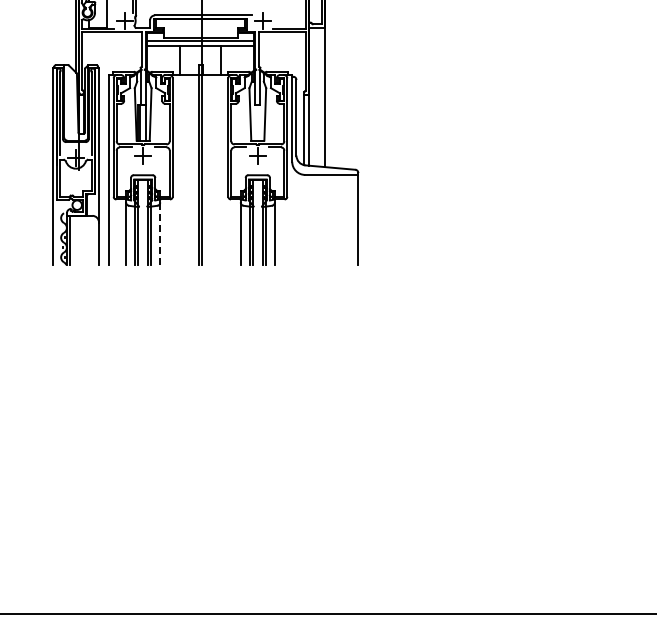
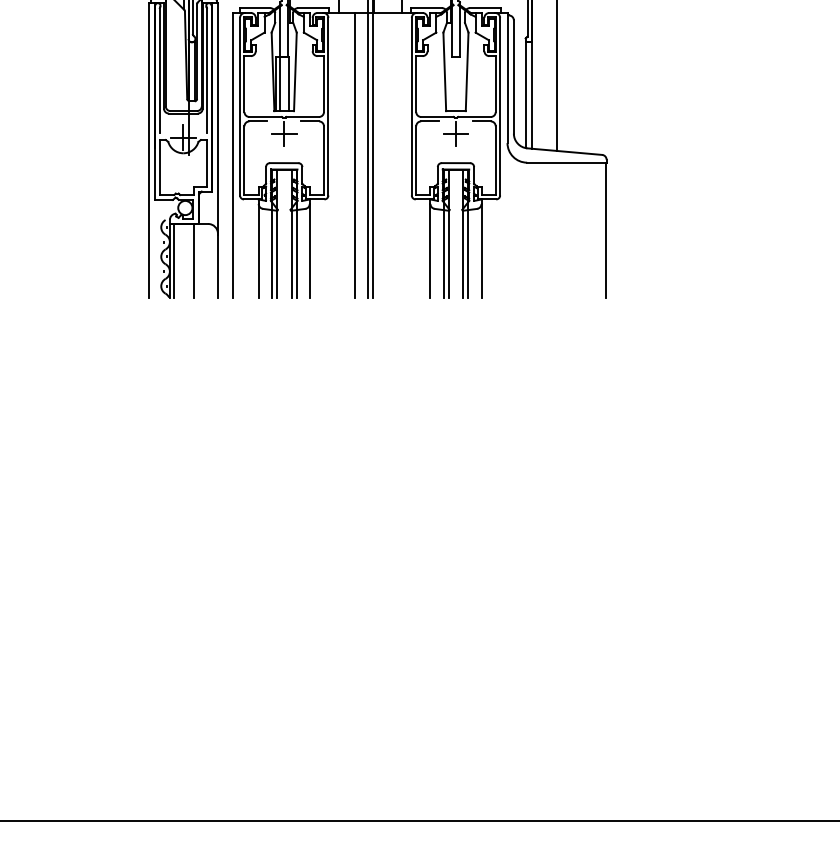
line: (190, 169) -> (355, 154), added
line: (160, 234) -> (310, 251), dashed -> solid
line: (83, 239) -> (194, 259), added

